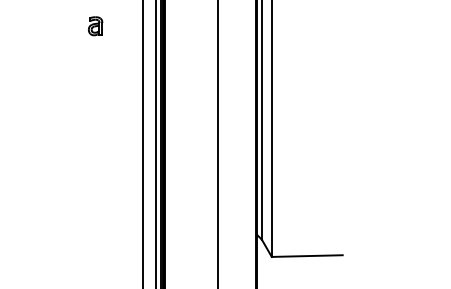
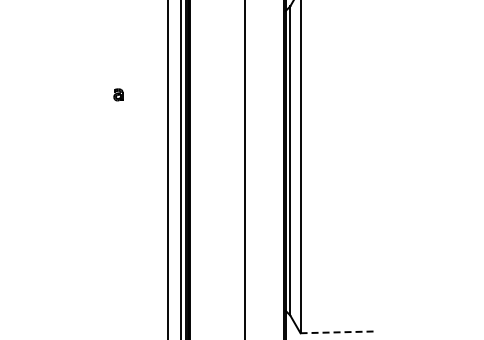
part: (95, 25) -> (118, 94), size x0.6
line: (307, 256) -> (337, 332), solid -> dashed

